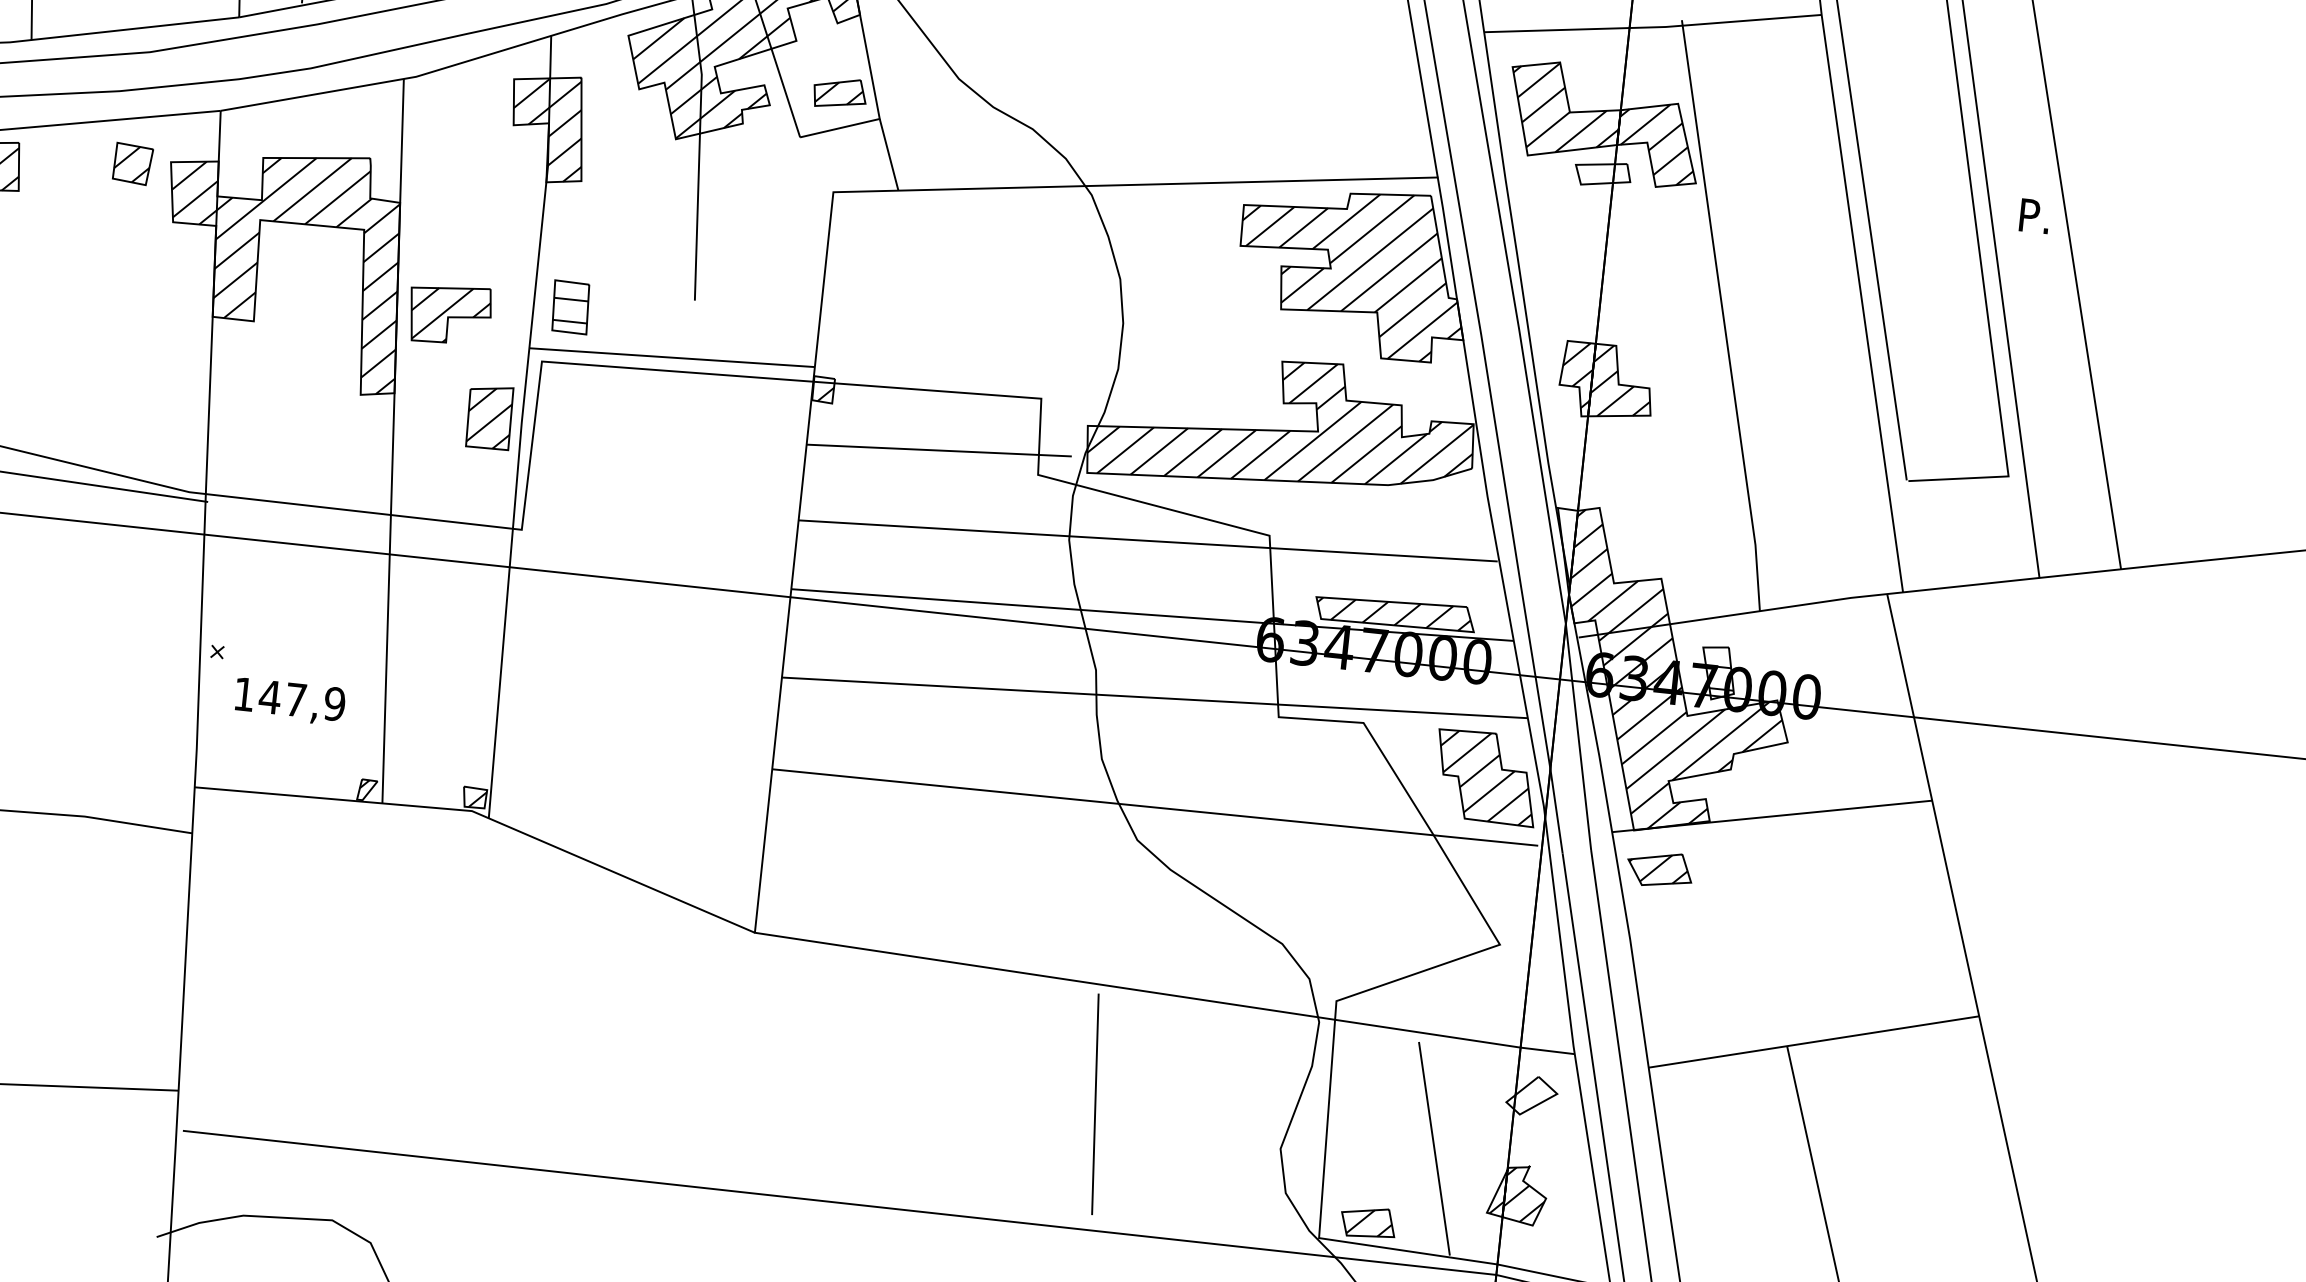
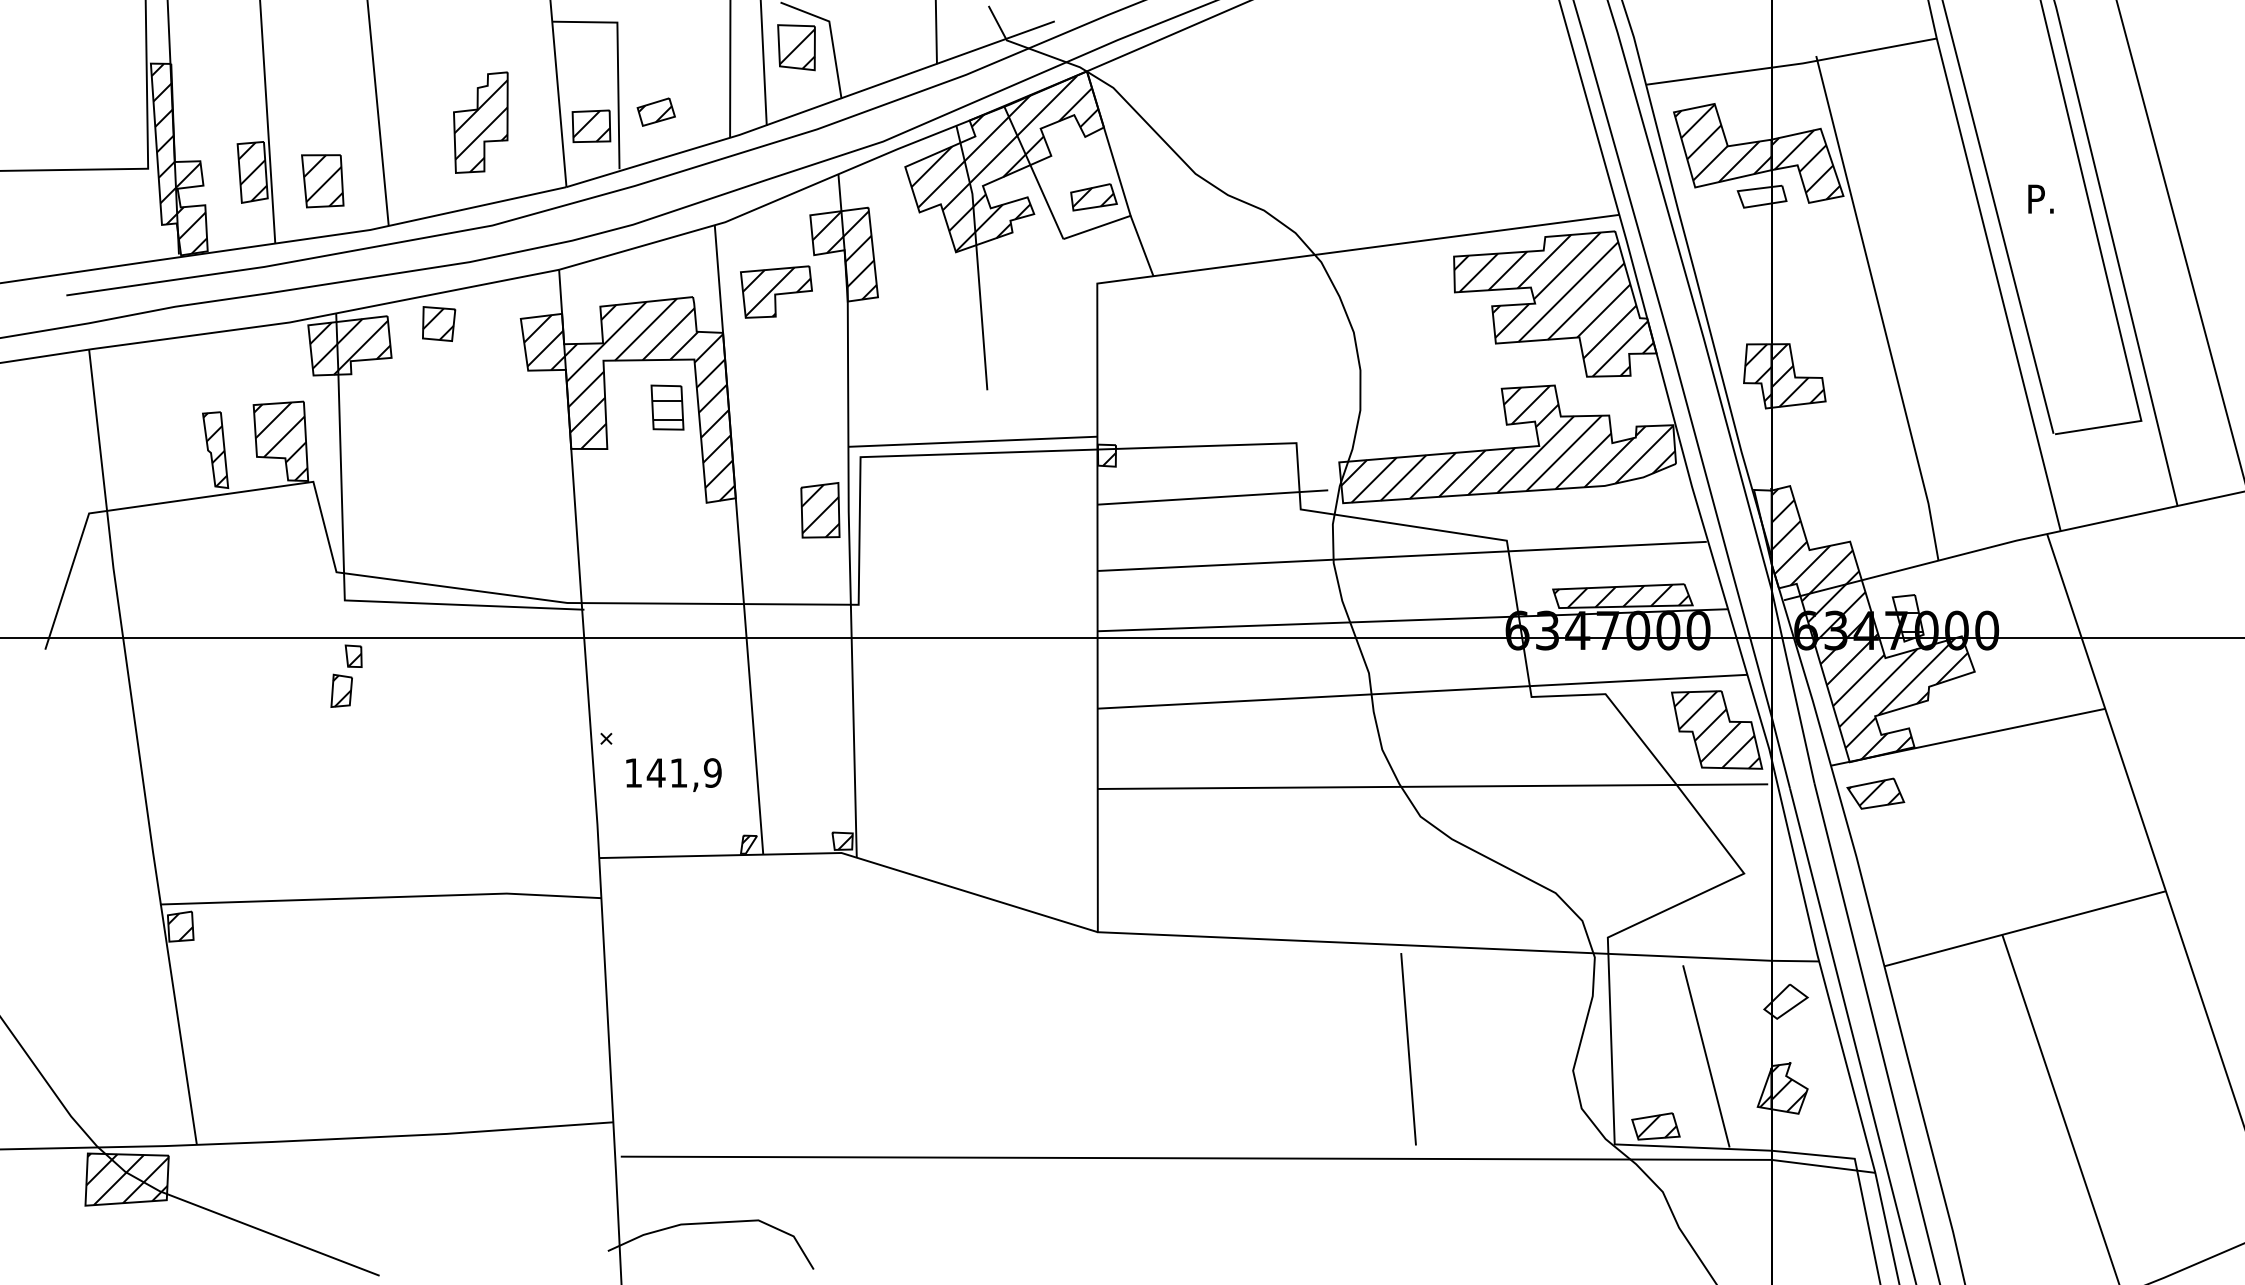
part: (133, 163) -> (439, 323), moved
text: (2034, 215) -> (2040, 198), moved
part: (570, 307) -> (667, 407), moved
part: (449, 313) -> (776, 291), moved
text: (295, 699) -> (678, 772), 147,9 -> 141,9

